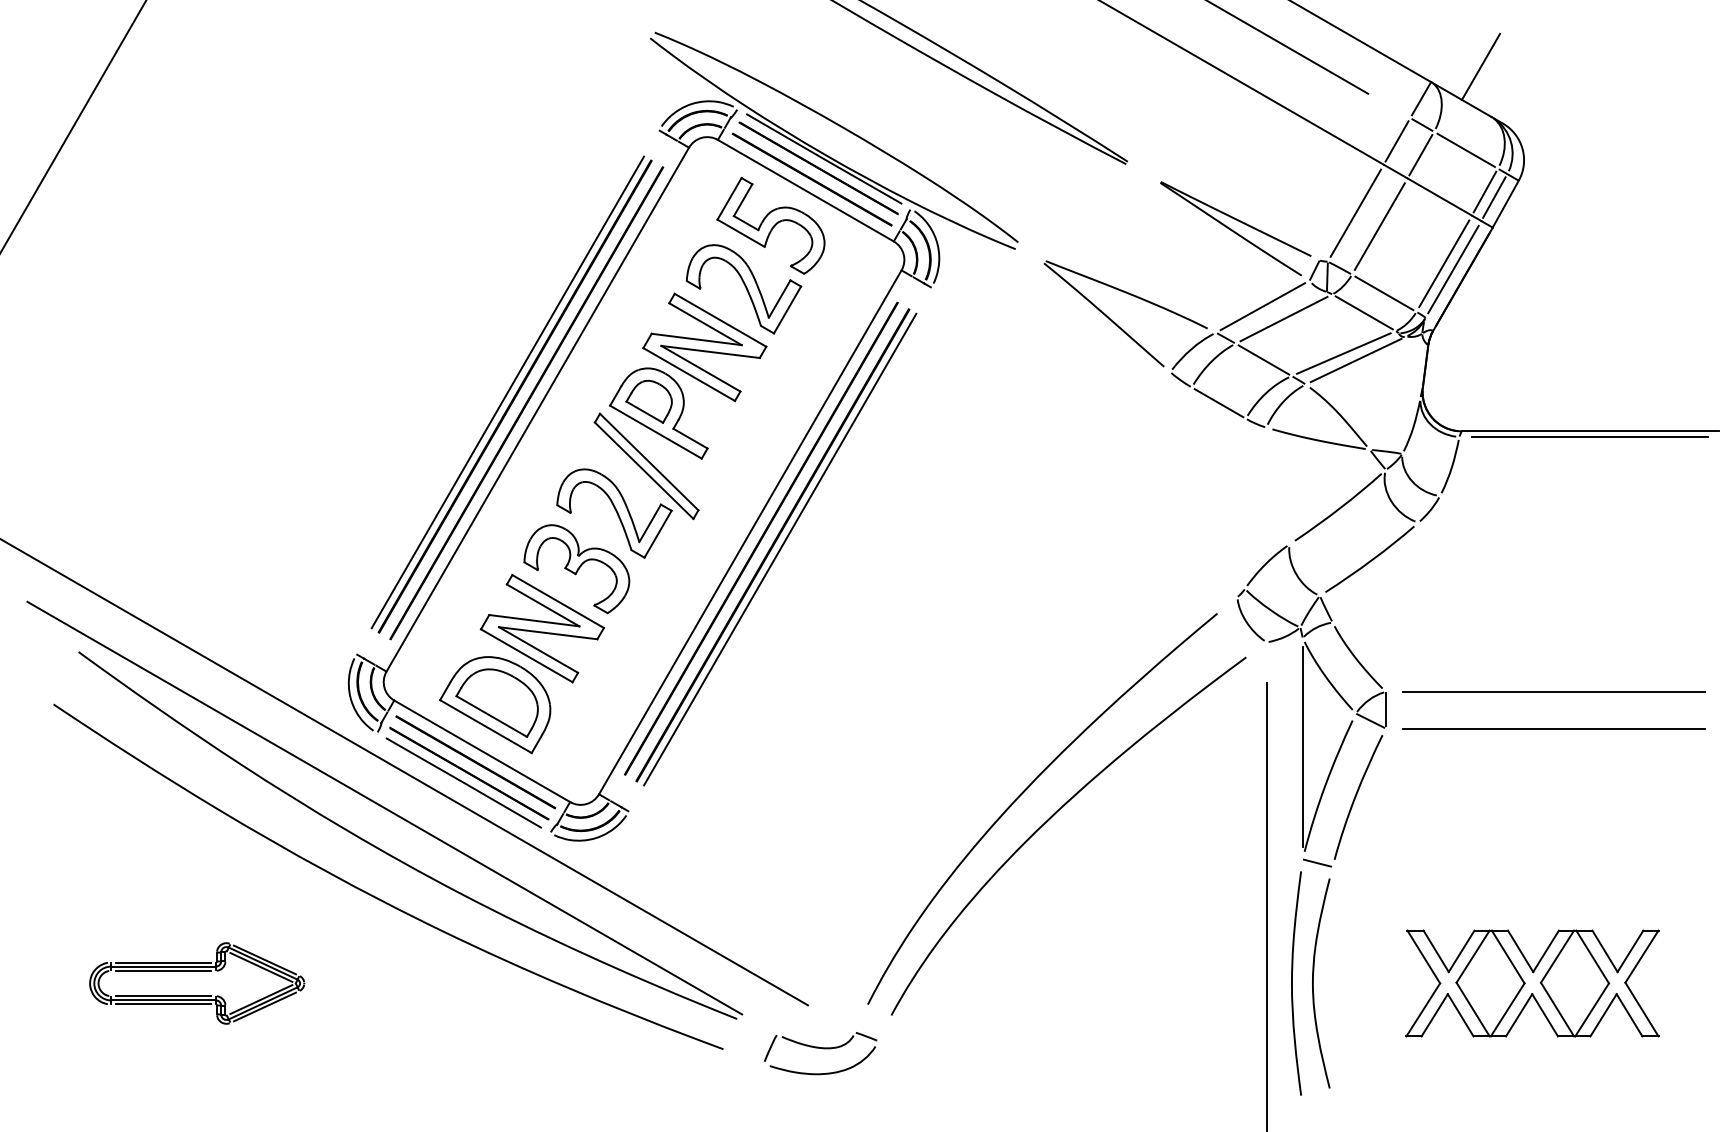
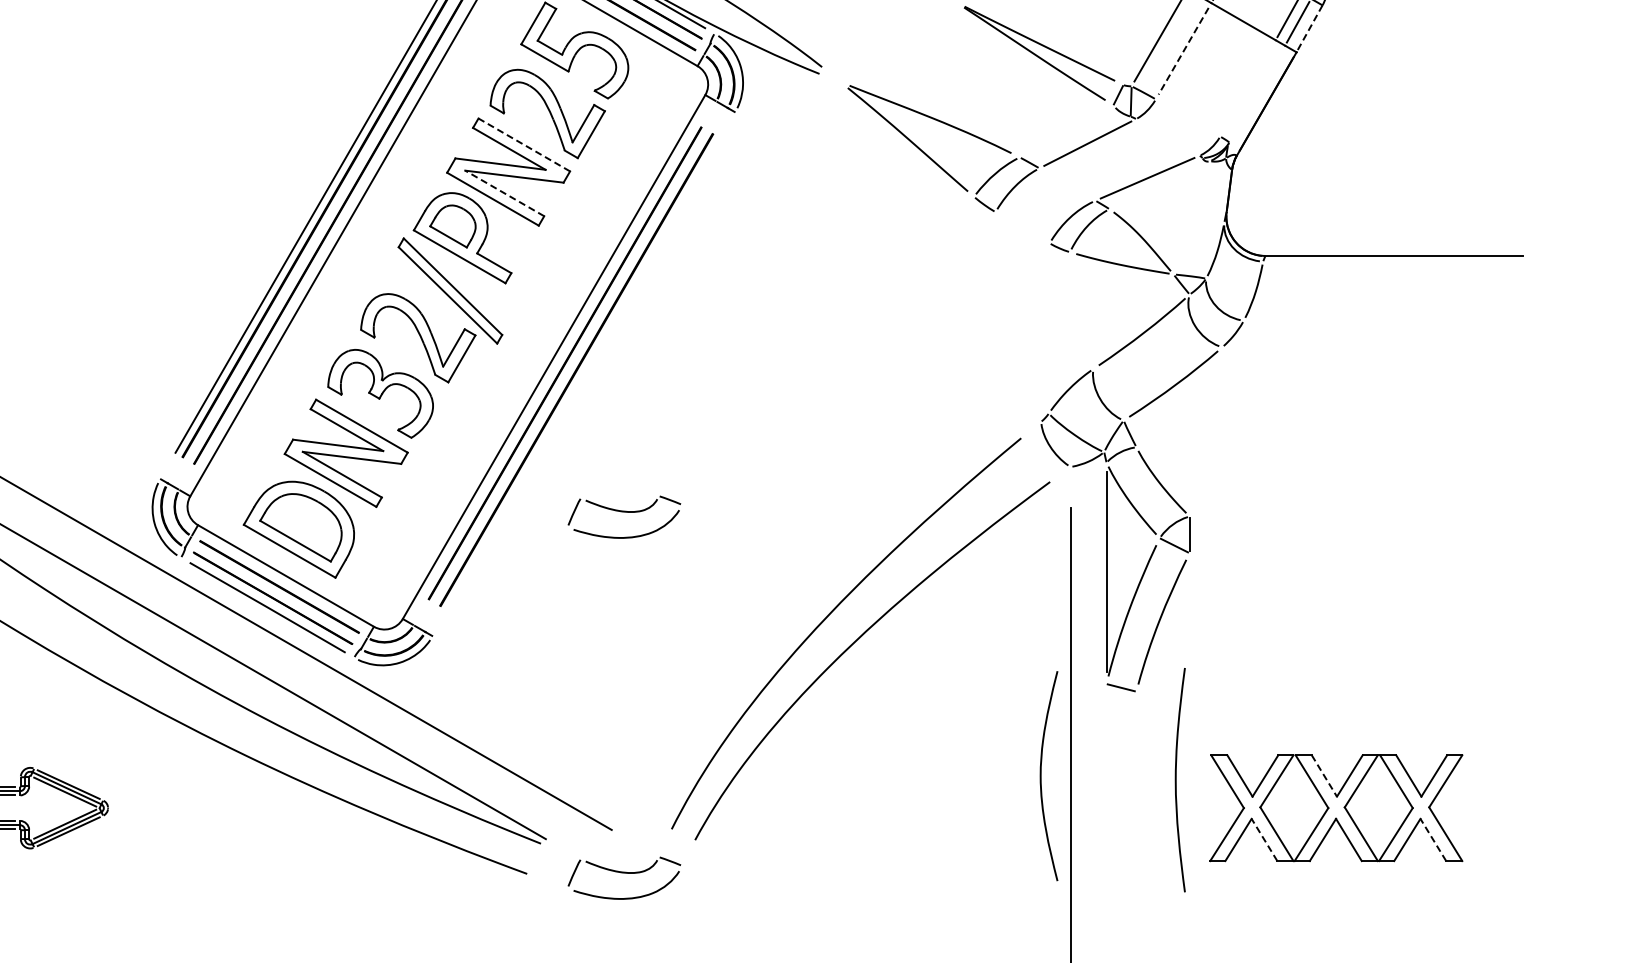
line: (1505, 204) -> (1309, 29), solid -> dashed
line: (1379, 227) -> (1183, 52), solid -> dashed
line: (1444, 263) -> (1248, 88), removed
line: (1453, 269) -> (1257, 94), removed
line: (1384, 293) -> (1188, 118), removed
line: (1262, 306) -> (1066, 131), removed
line: (1363, 312) -> (1167, 137), removed
line: (720, 320) -> (524, 145), solid -> dashed
line: (1263, 359) -> (1067, 184), removed
line: (1355, 360) -> (1159, 185), removed
line: (700, 368) -> (504, 193), solid -> dashed
line: (1218, 403) -> (1022, 228), removed
line: (1590, 436) -> (1394, 261), removed
line: (780, 549) -> (584, 374), removed
line: (1553, 691) -> (1357, 516), removed
part: (820, 692) -> (624, 517), added
line: (1553, 728) -> (1357, 553), removed
line: (1520, 951) -> (1324, 776), solid -> dashed
curve: (1292, 983) -> (1176, 780), moved
curve: (1313, 983) -> (1041, 776), moved
line: (1460, 1015) -> (1264, 840), solid -> dashed
line: (1629, 1015) -> (1433, 840), solid -> dashed

